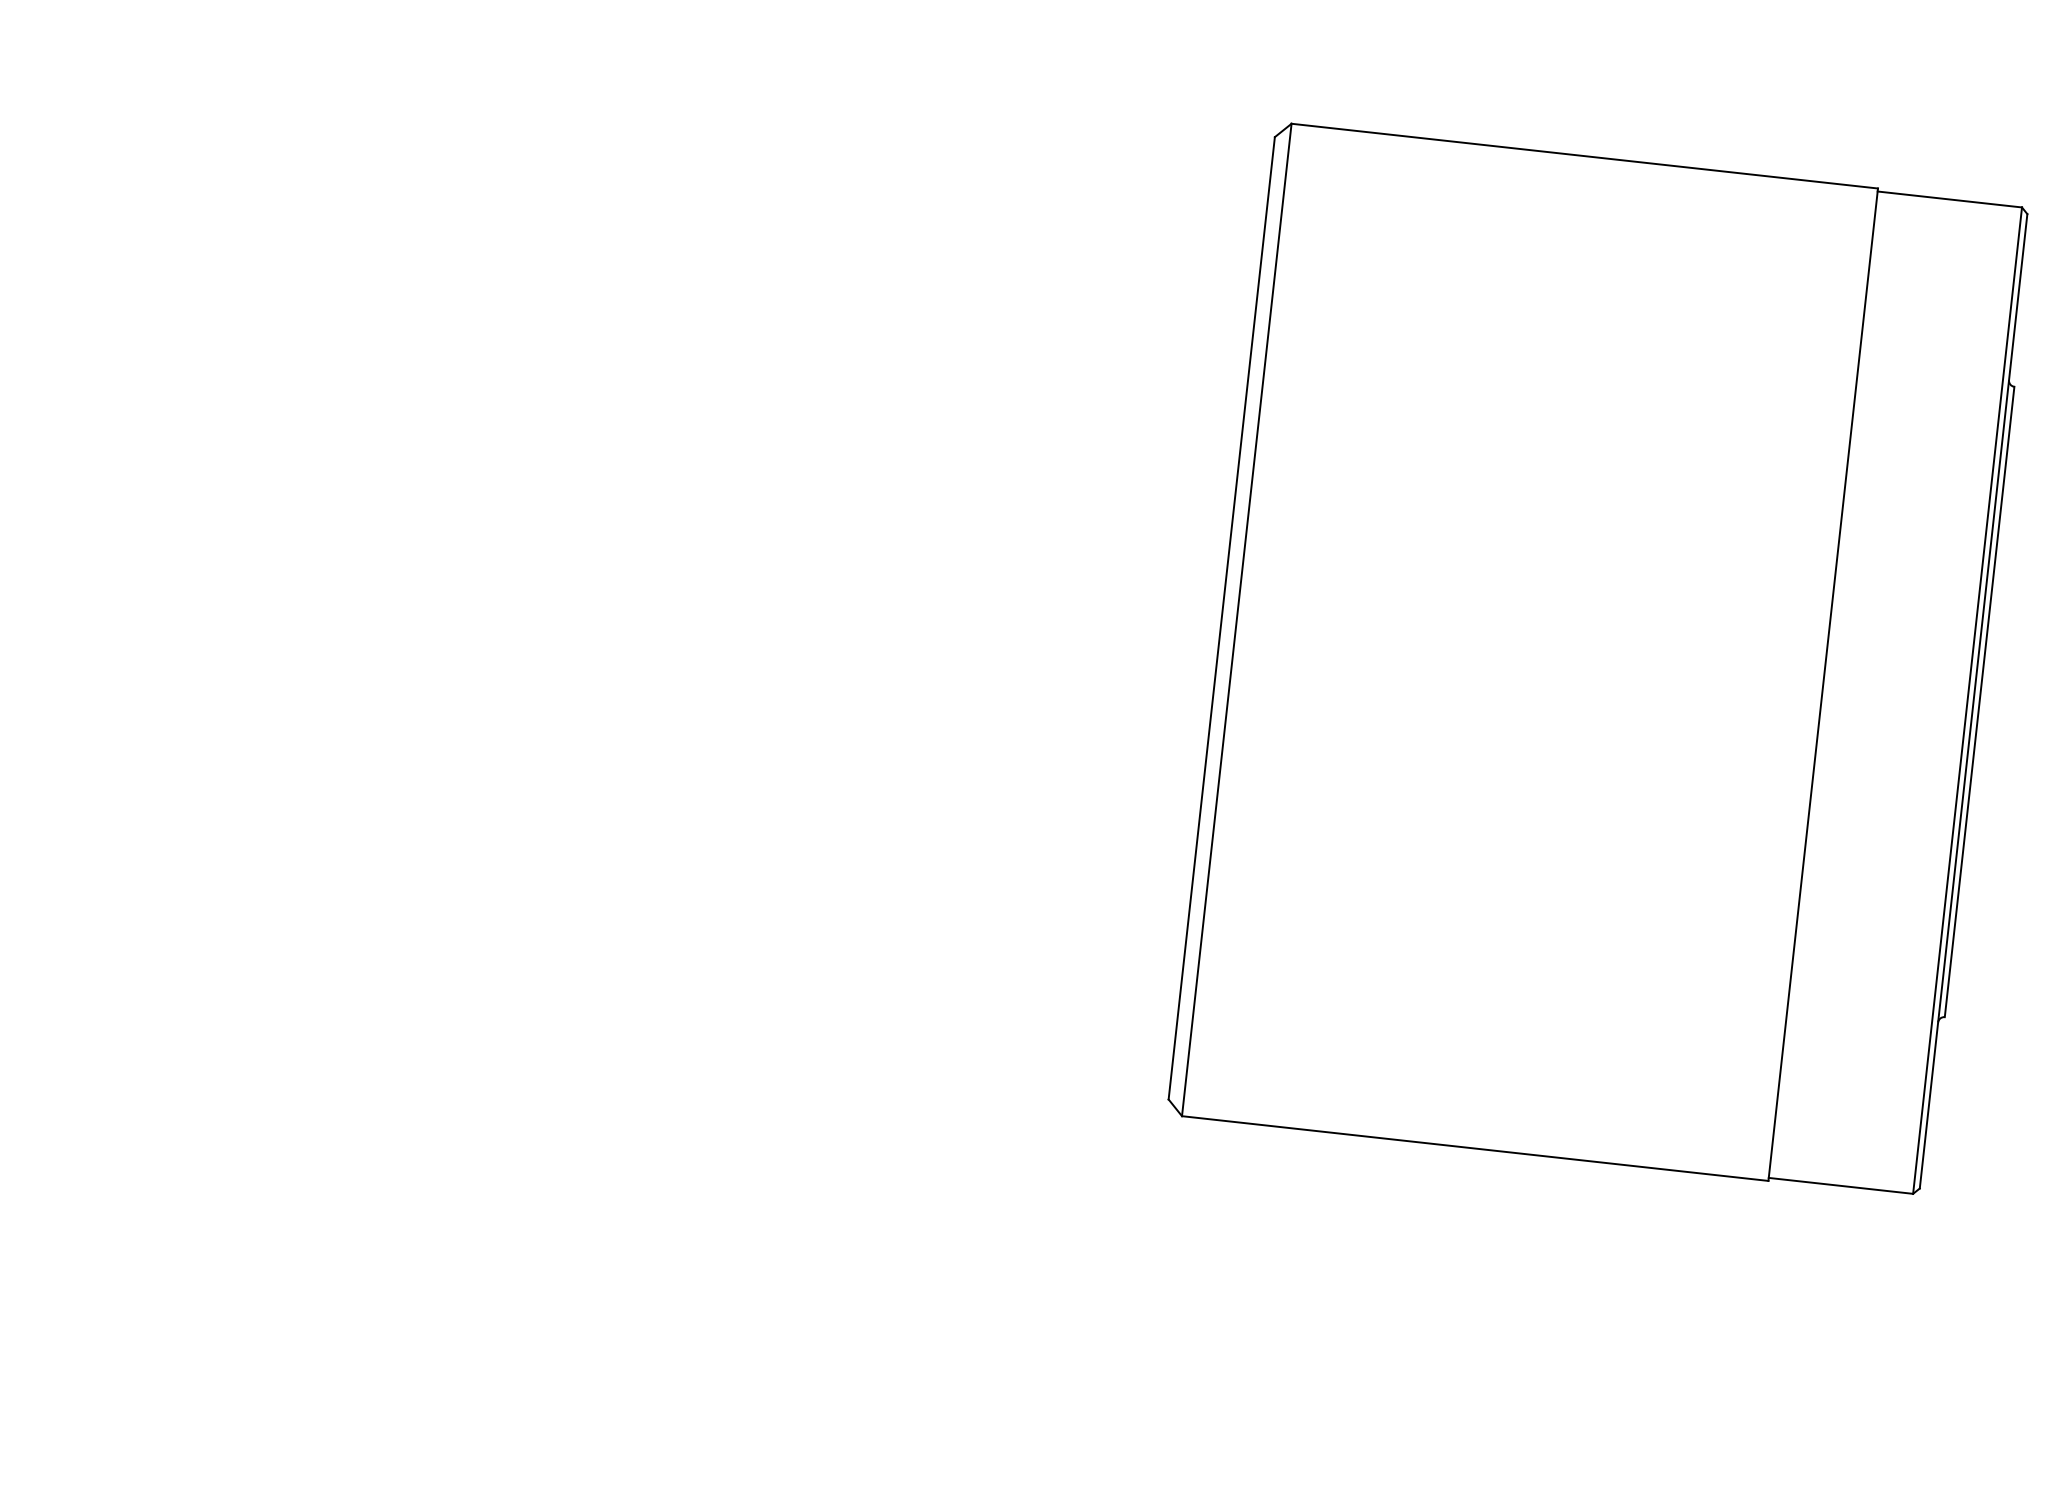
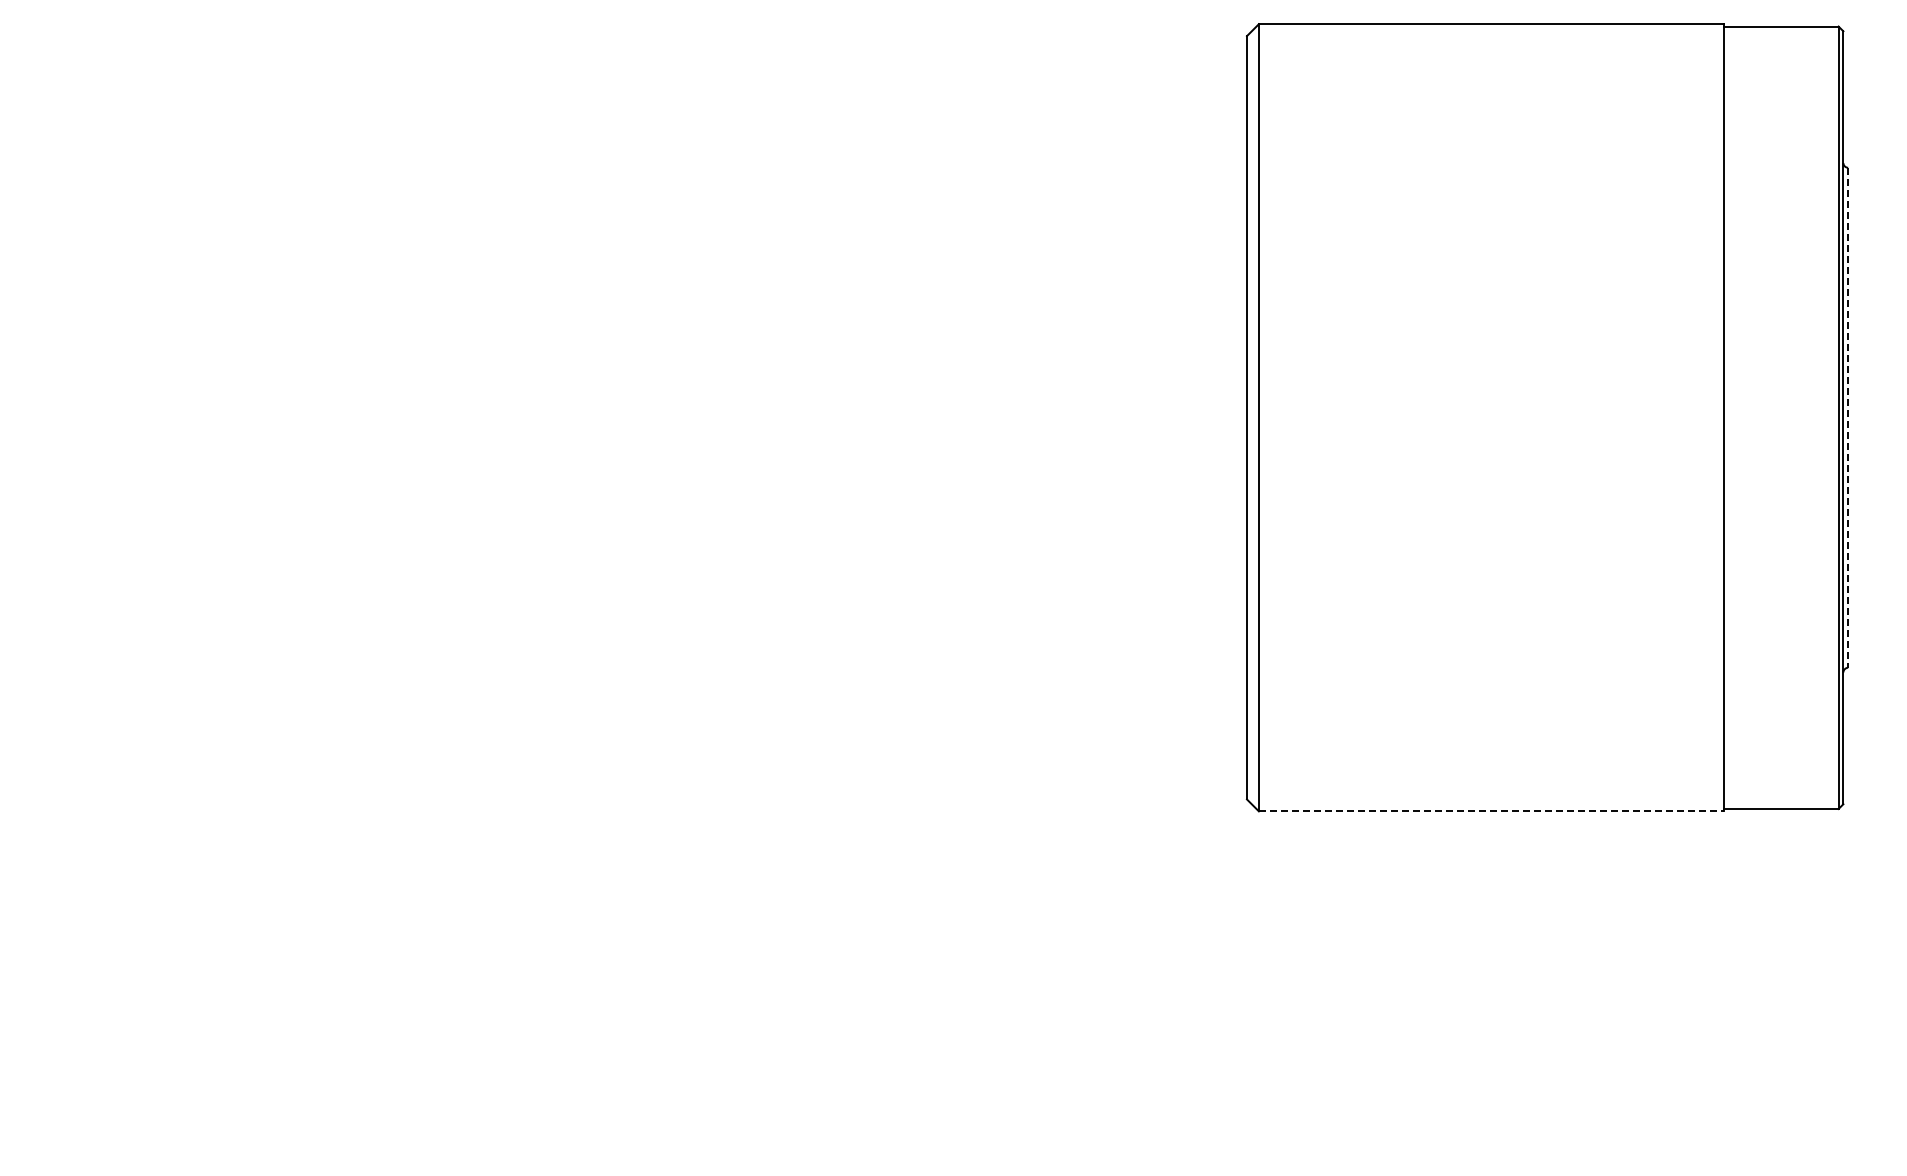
line: (1979, 702) -> (1848, 418), solid -> dashed
line: (1475, 1148) -> (1491, 811), solid -> dashed

